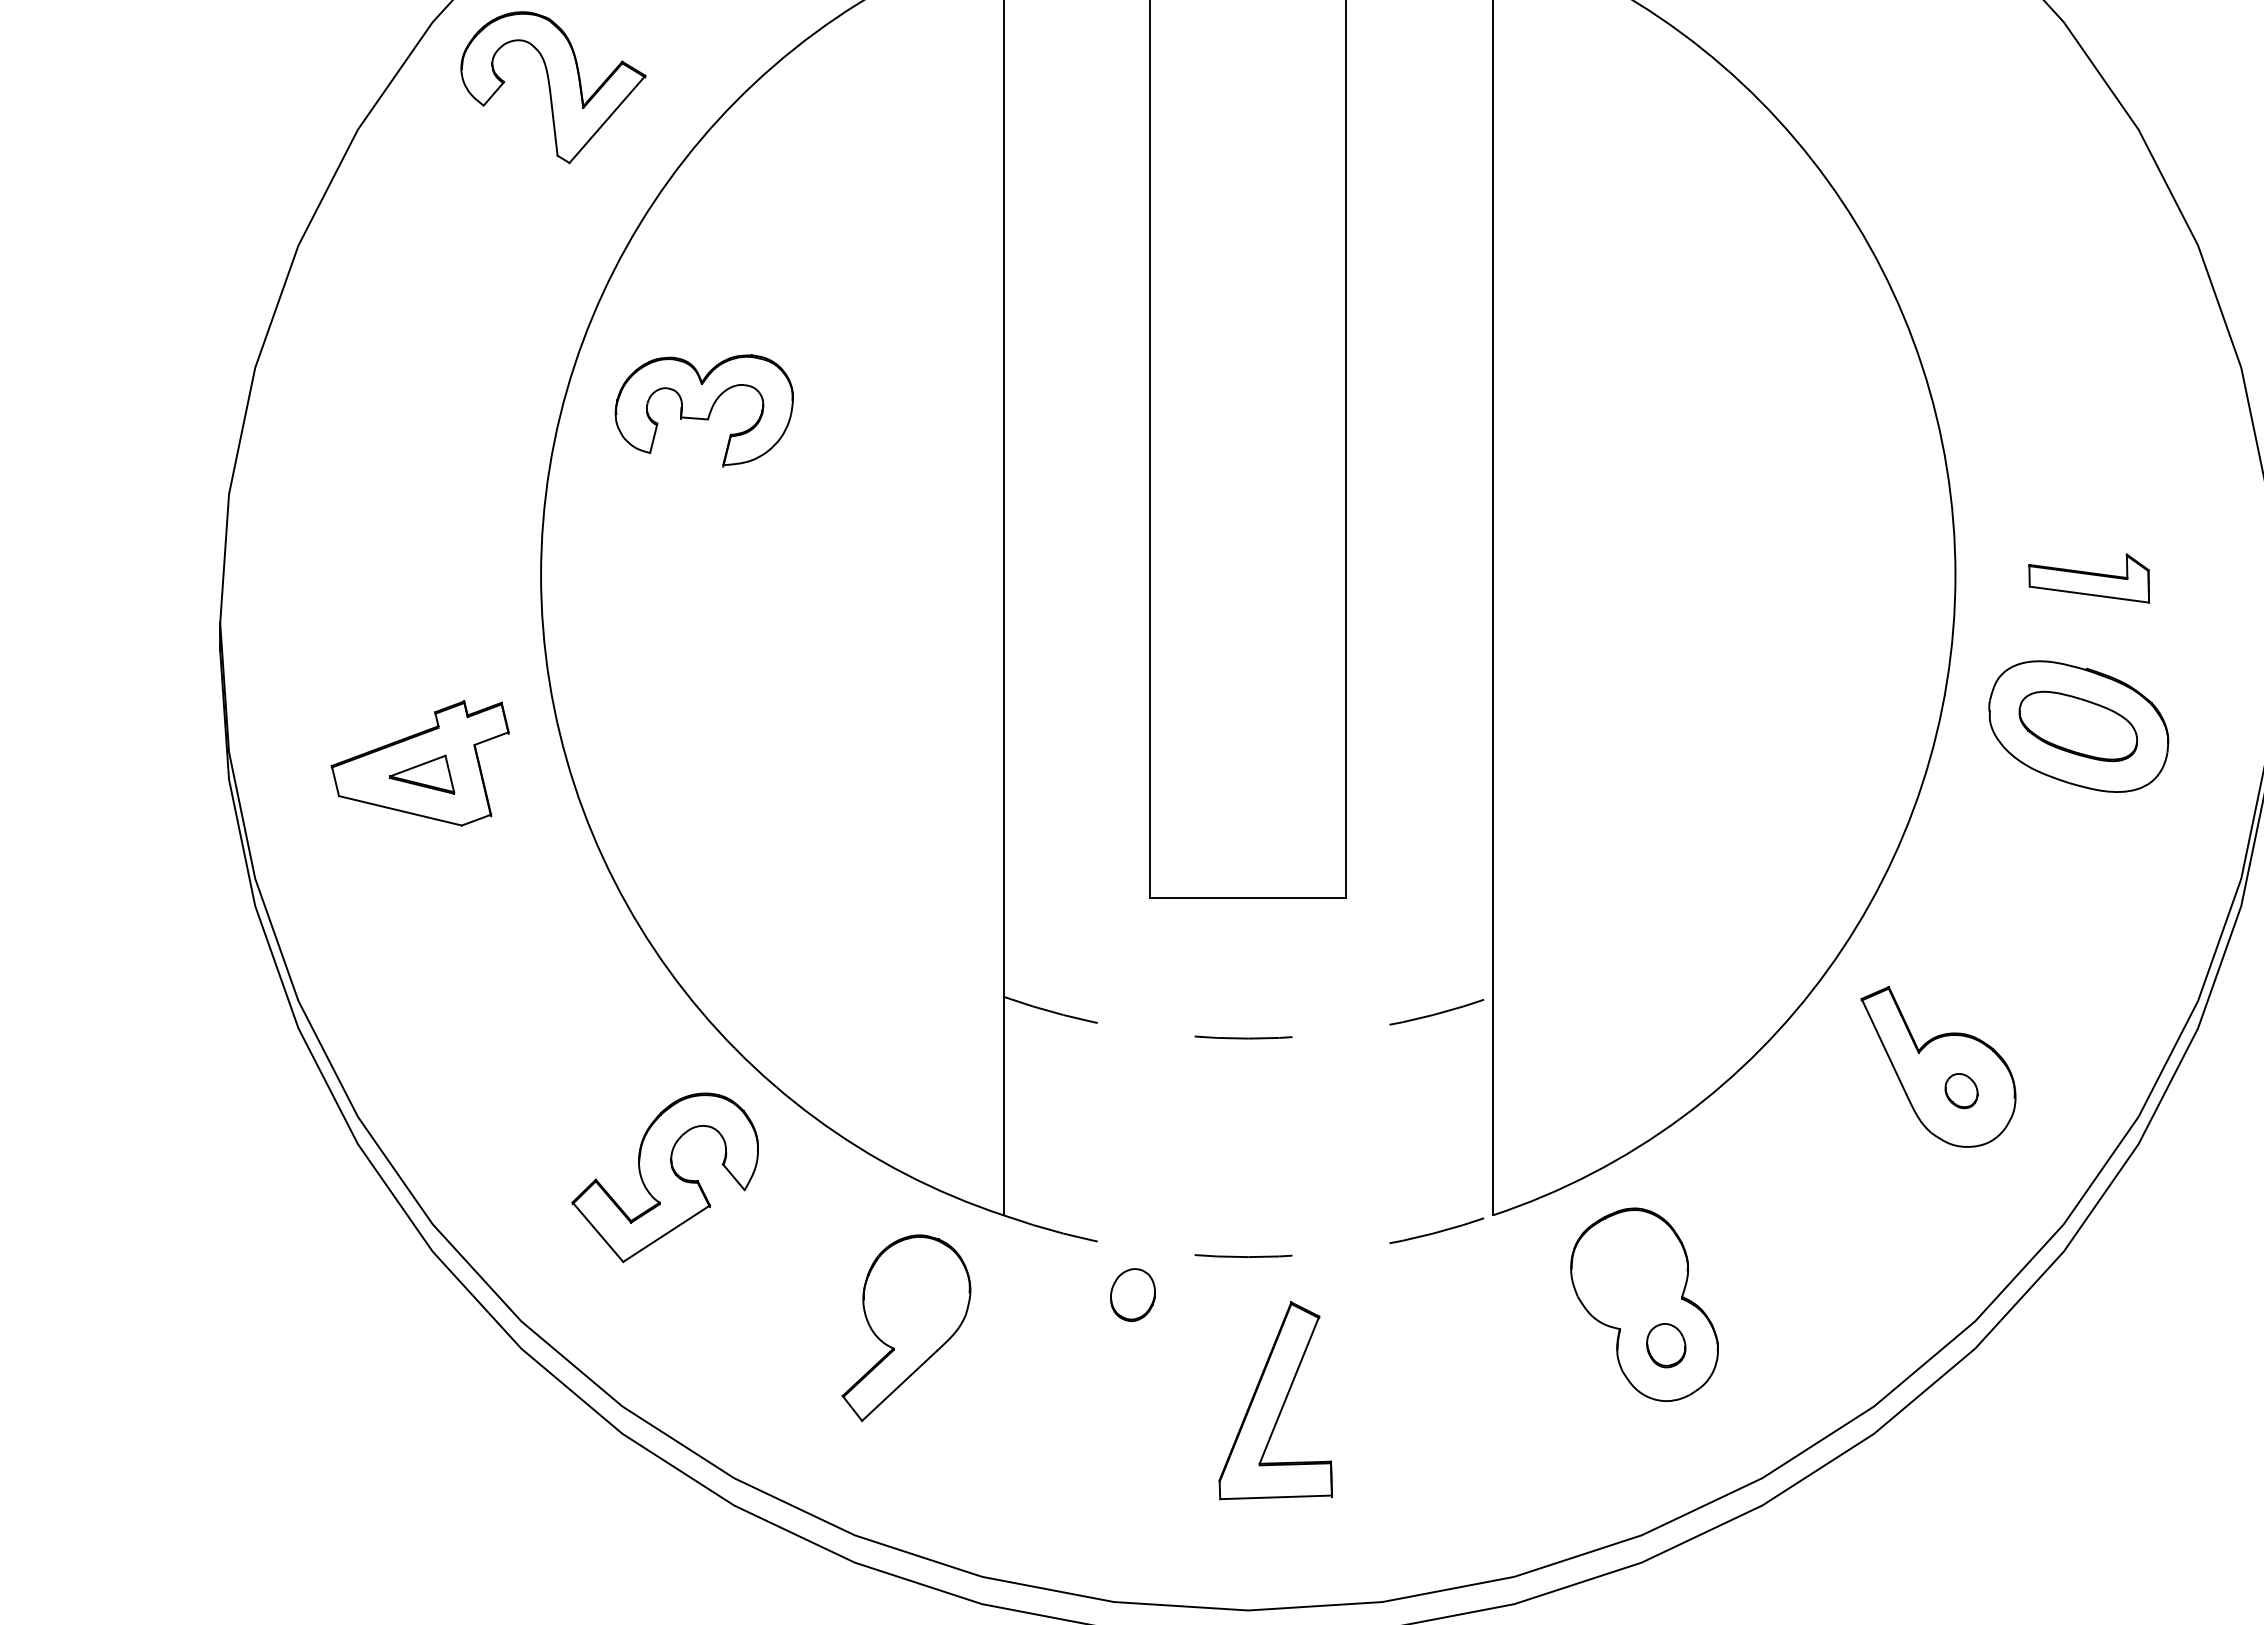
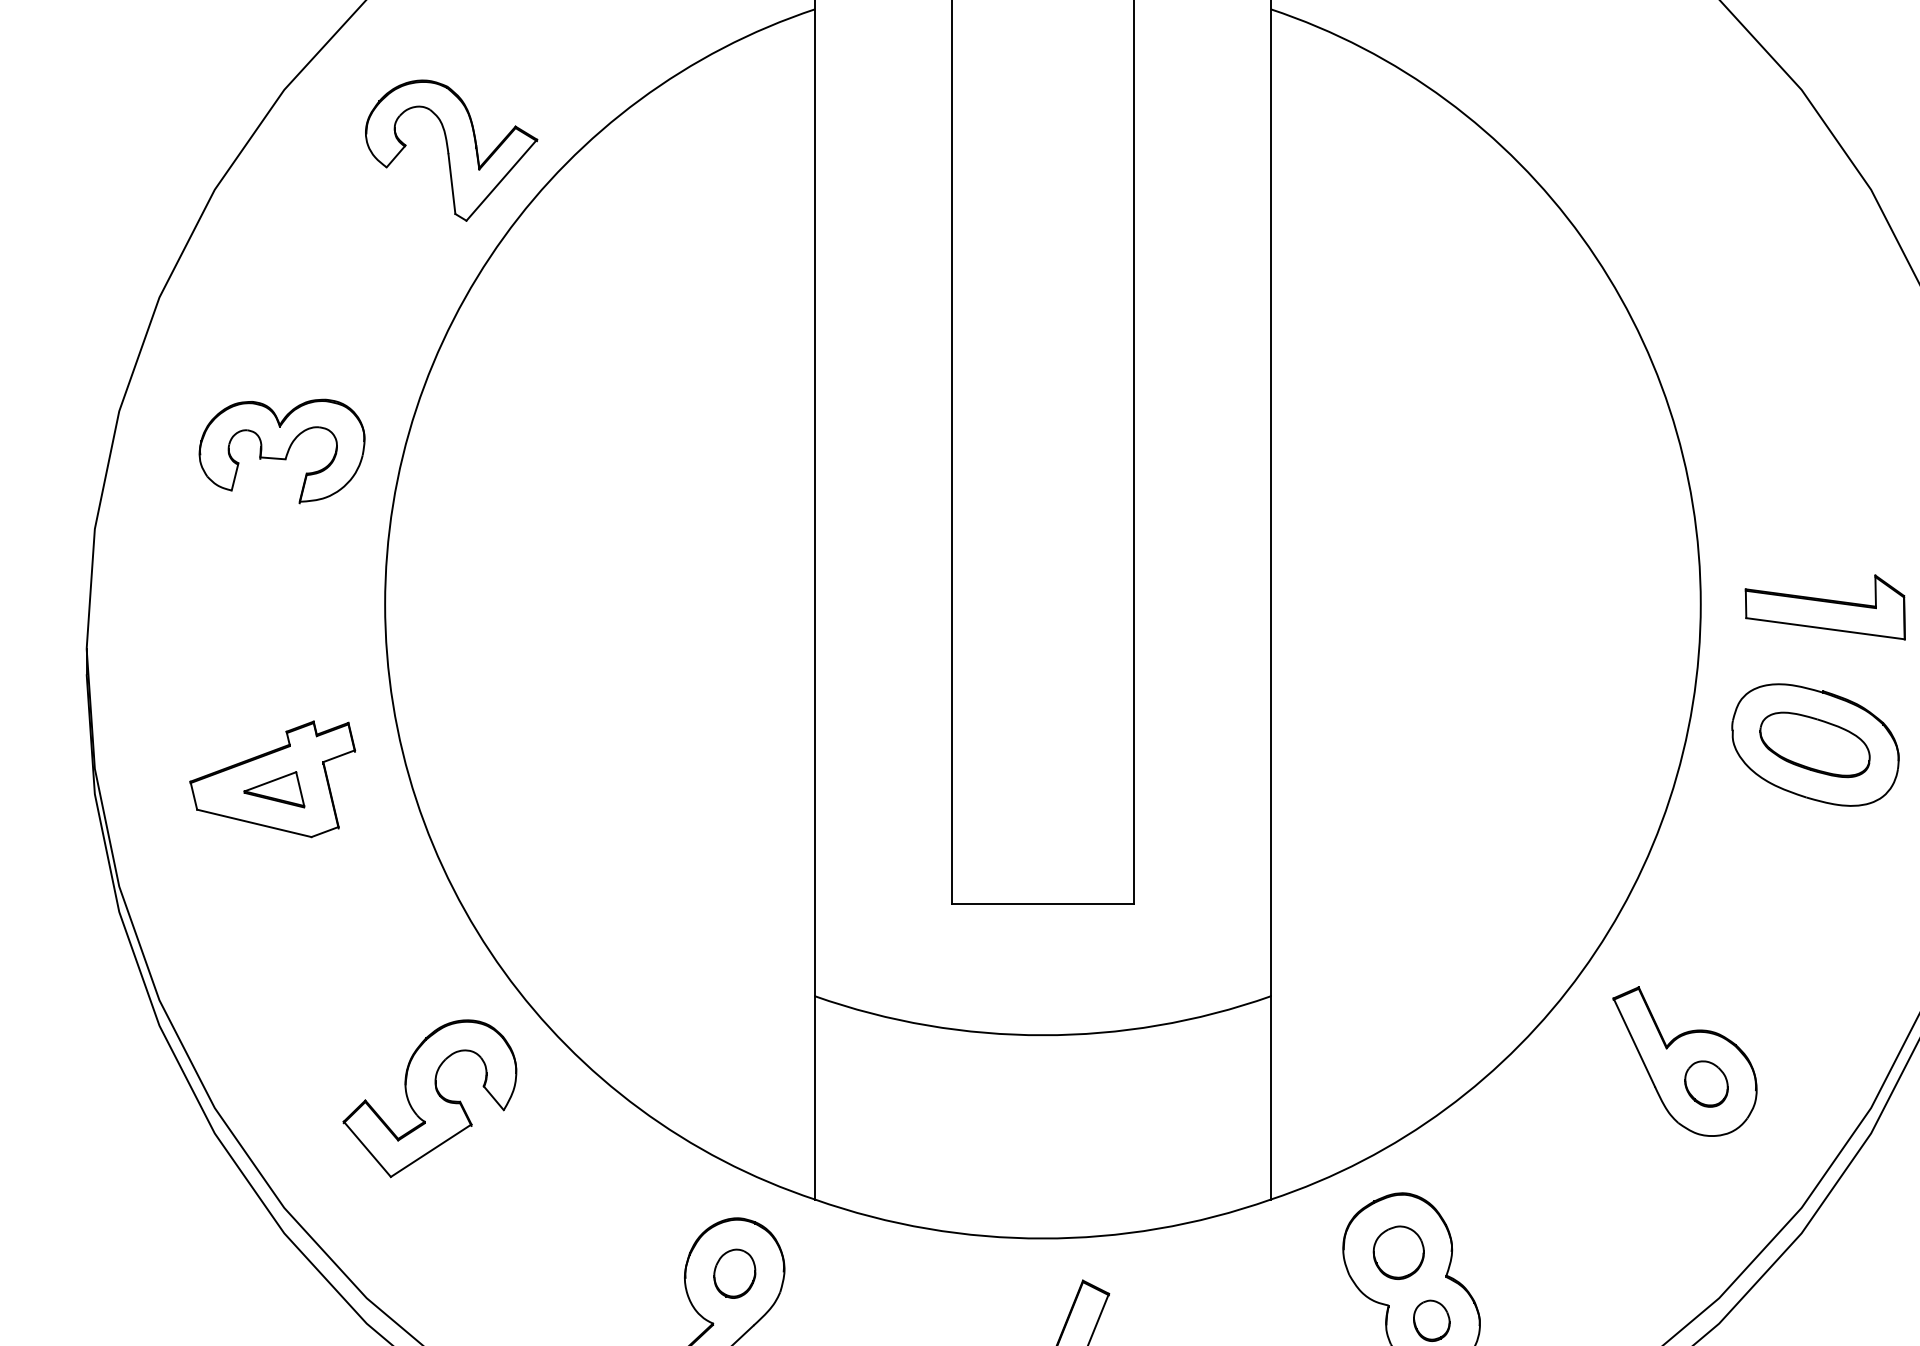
part: (553, 87) -> (451, 150), moved
part: (703, 410) -> (281, 450), moved
part: (2088, 578) -> (1824, 607), size x1.43
arc: (1248, 1038) -> (1043, 1035), dashed -> solid
part: (1961, 1090) -> (1706, 1083), size x1.43
part: (664, 1177) -> (429, 1098), moved
arc: (1248, 1257) -> (1043, 1238), dashed -> solid
part: (1630, 1272) -> (1398, 1252), added
part: (1132, 1294) -> (734, 1273), moved

